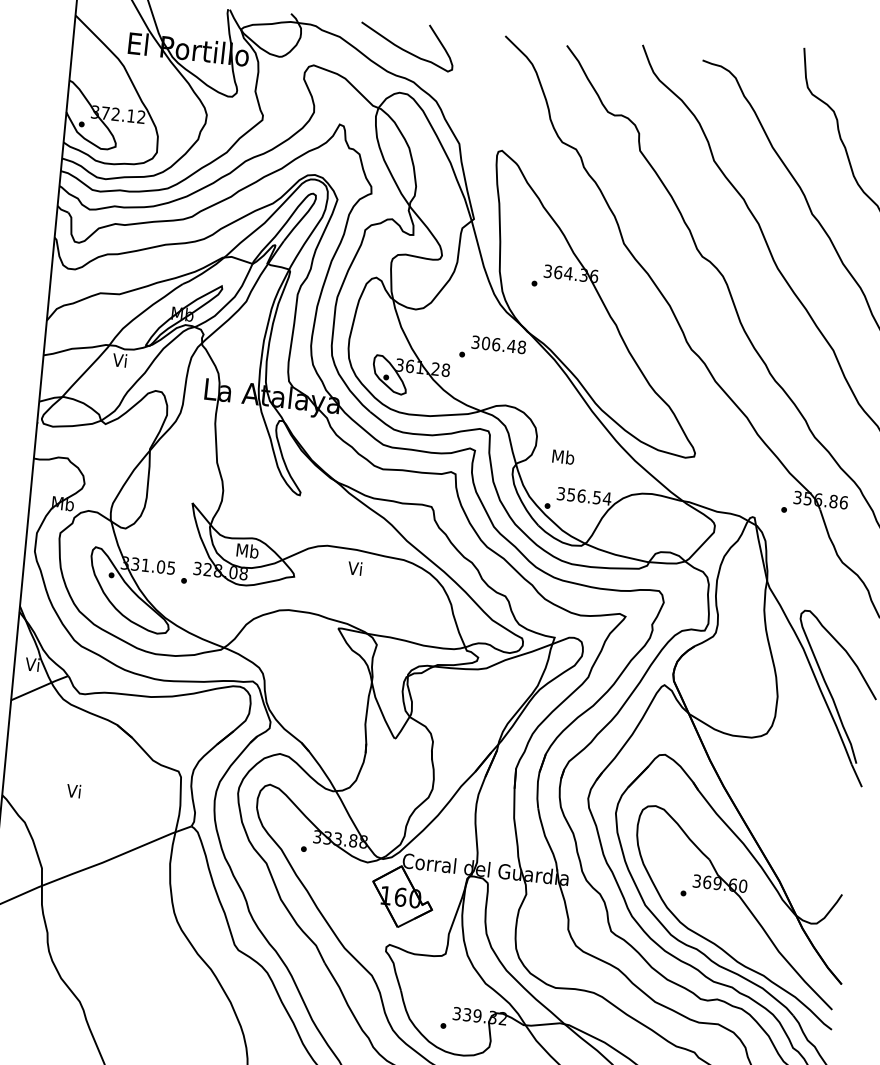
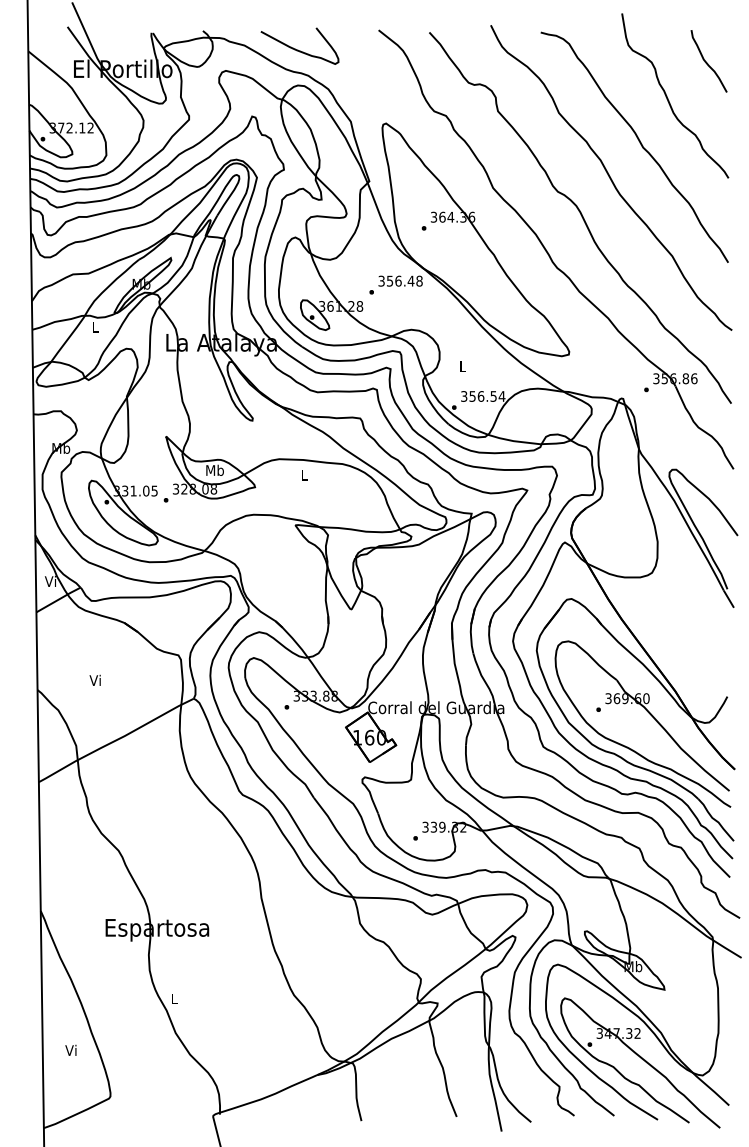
text: (485, 342) -> (389, 280), 306.48 -> 356.48
text: (119, 359) -> (94, 326), Vi -> L
text: (563, 457) -> (462, 366), Mb -> L
text: (354, 567) -> (303, 474), Vi -> L

